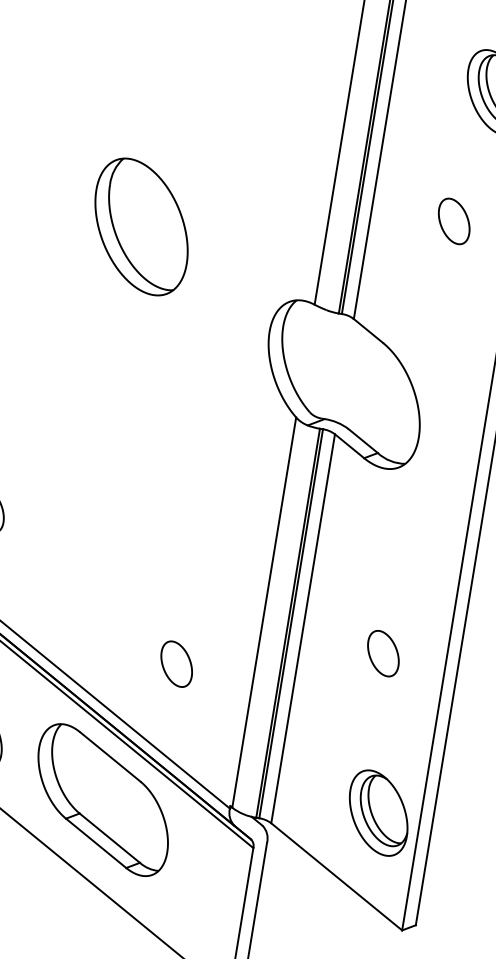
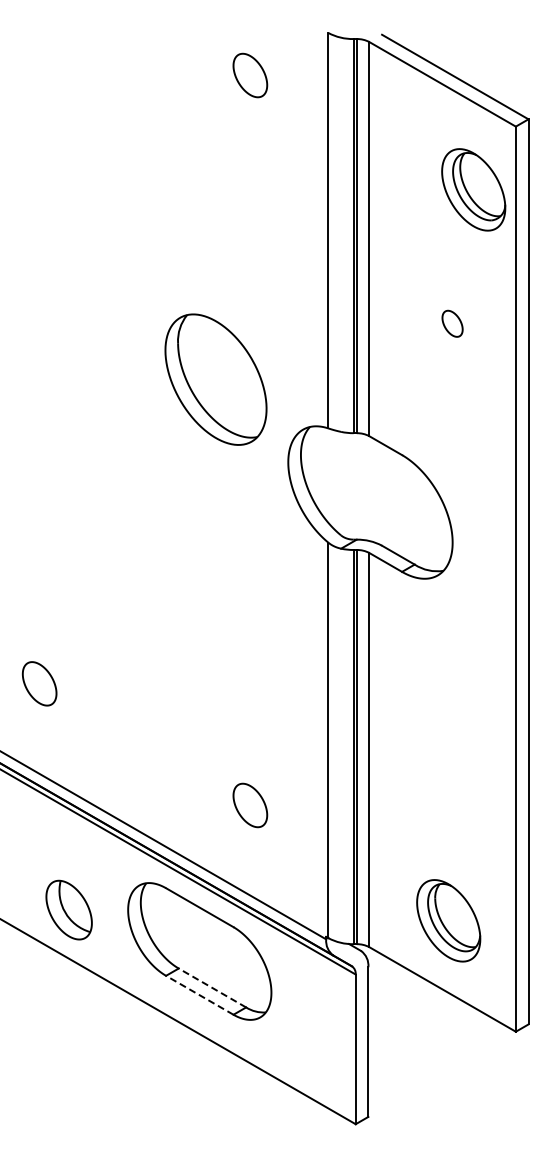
part: (454, 221) -> (452, 323), size x0.6
part: (141, 226) -> (215, 379), moved
part: (383, 653) -> (452, 761), removed
part: (378, 812) -> (448, 920), moved
line: (109, 837) -> (212, 987), solid -> dashed
line: (95, 843) -> (199, 995), solid -> dashed

